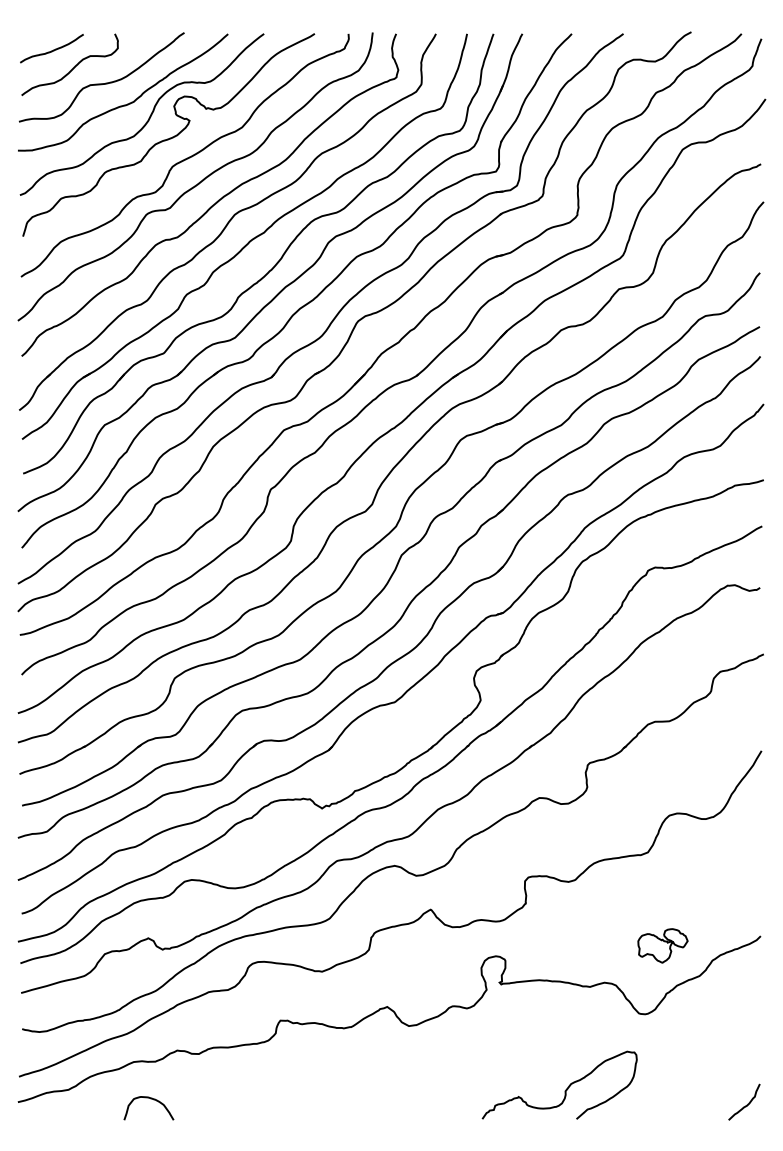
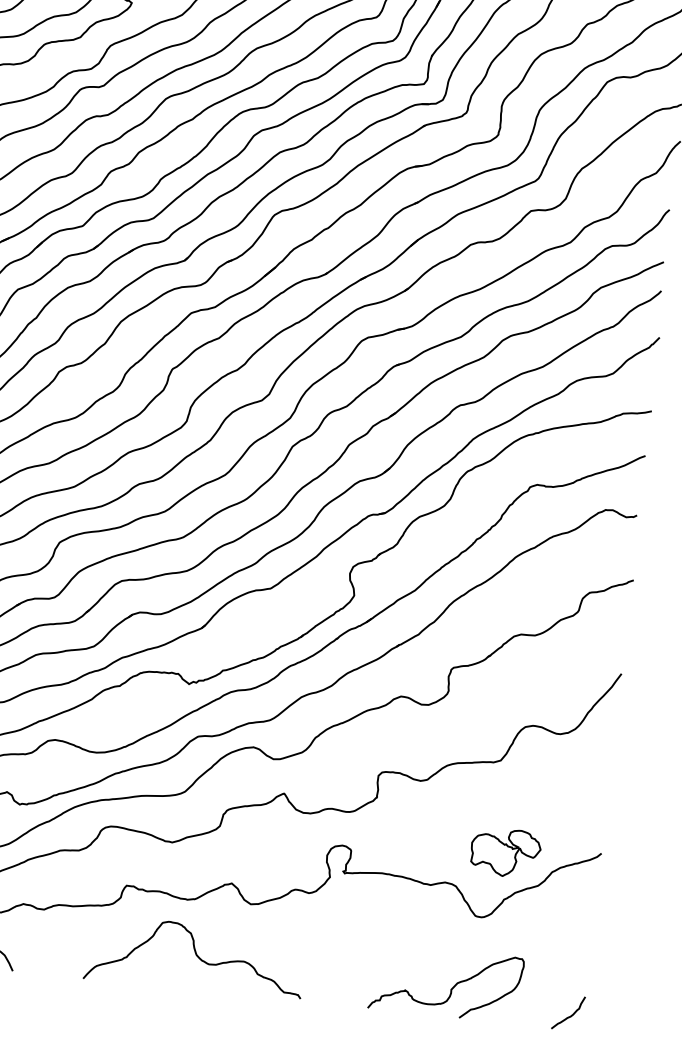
part: (662, 945) -> (505, 852), size x1.43
curve: (358, 1084) -> (195, 955), added
curve: (565, 1089) -> (451, 987), moved

